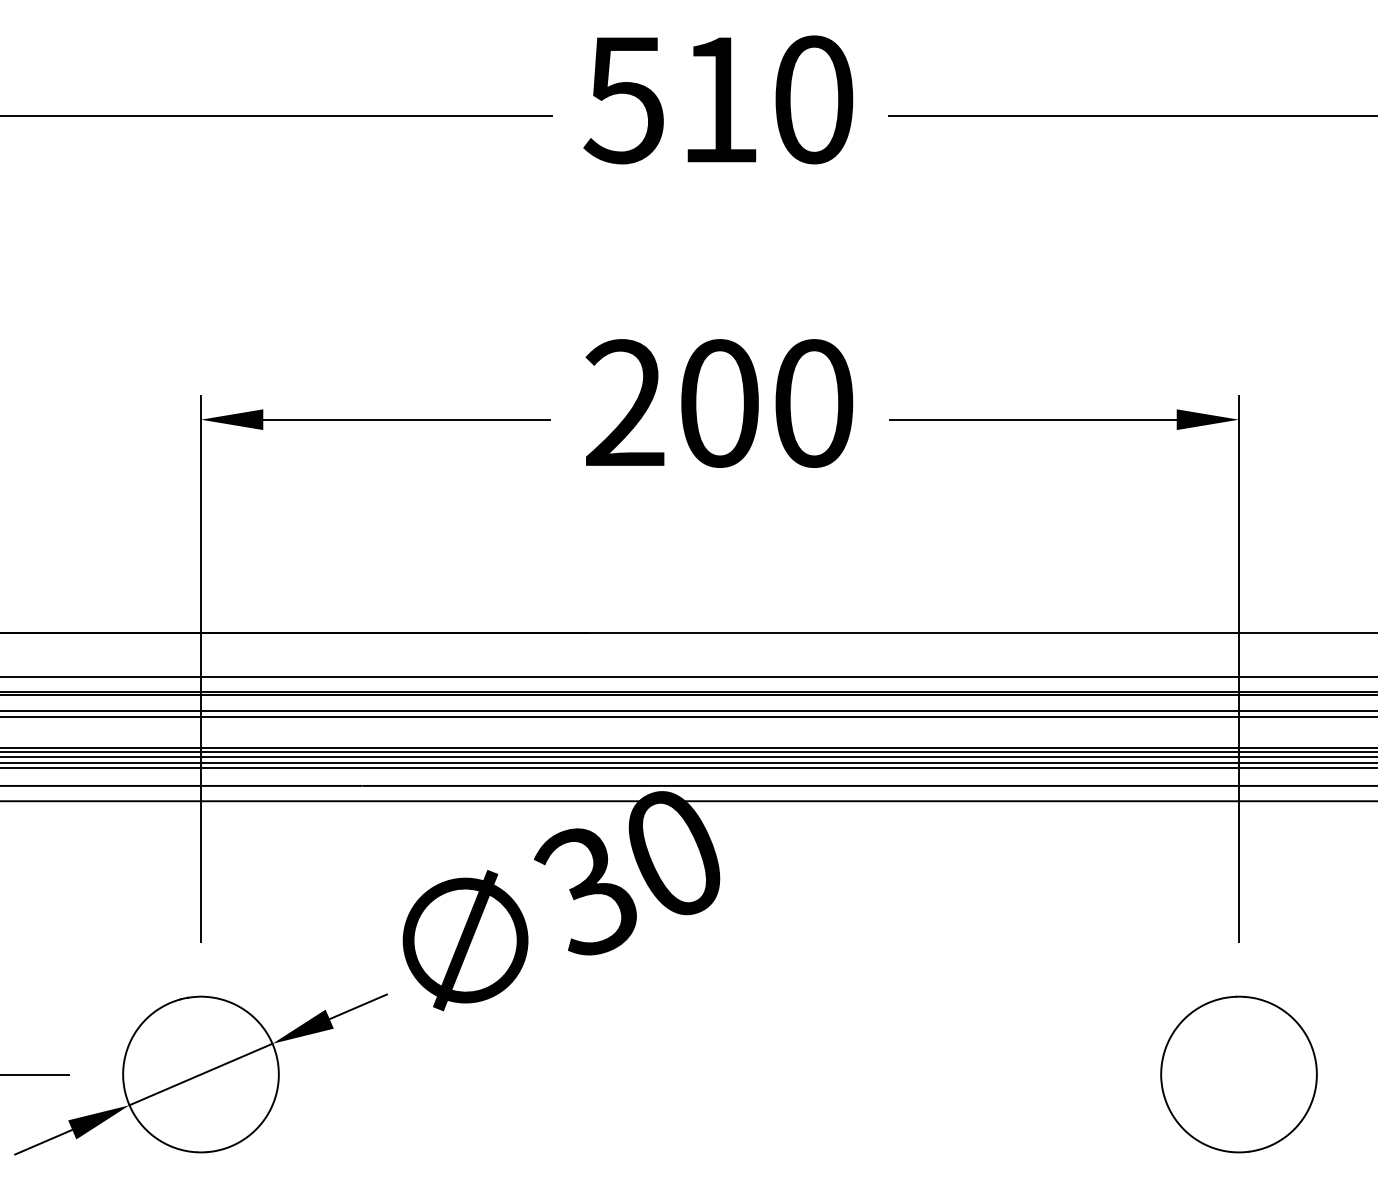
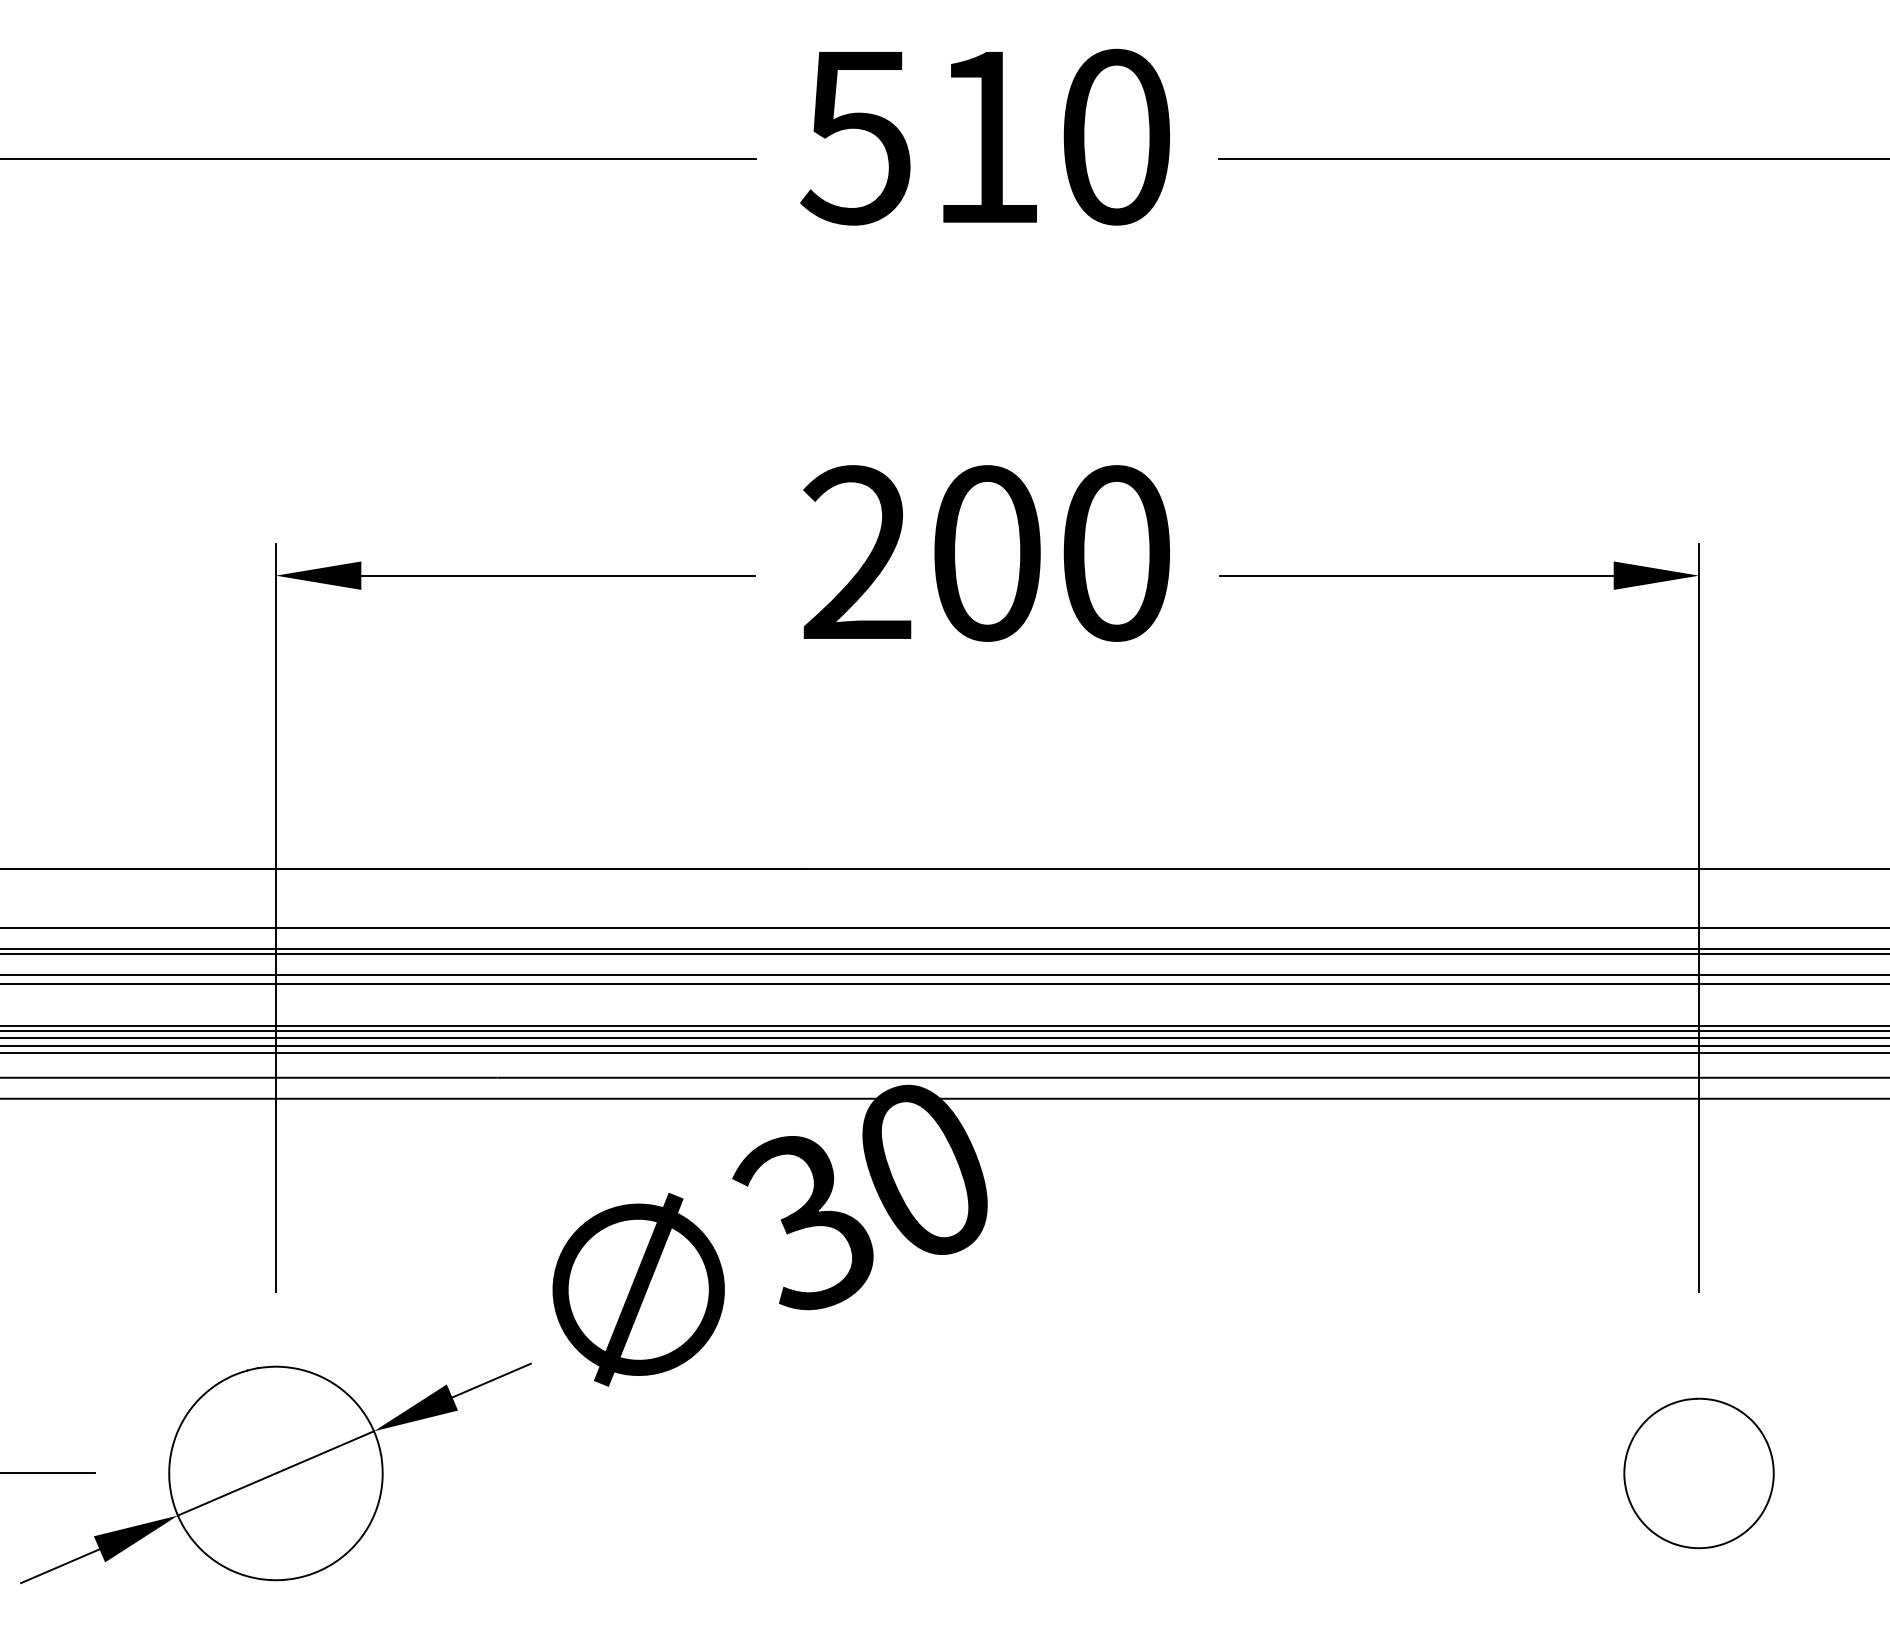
part: (1238, 1074) -> (1698, 1473), size x0.7

